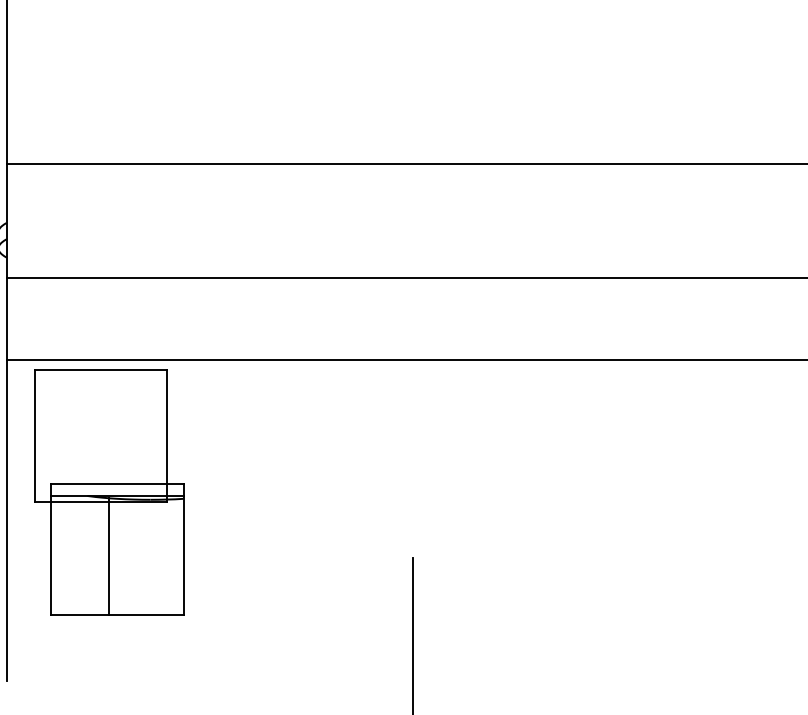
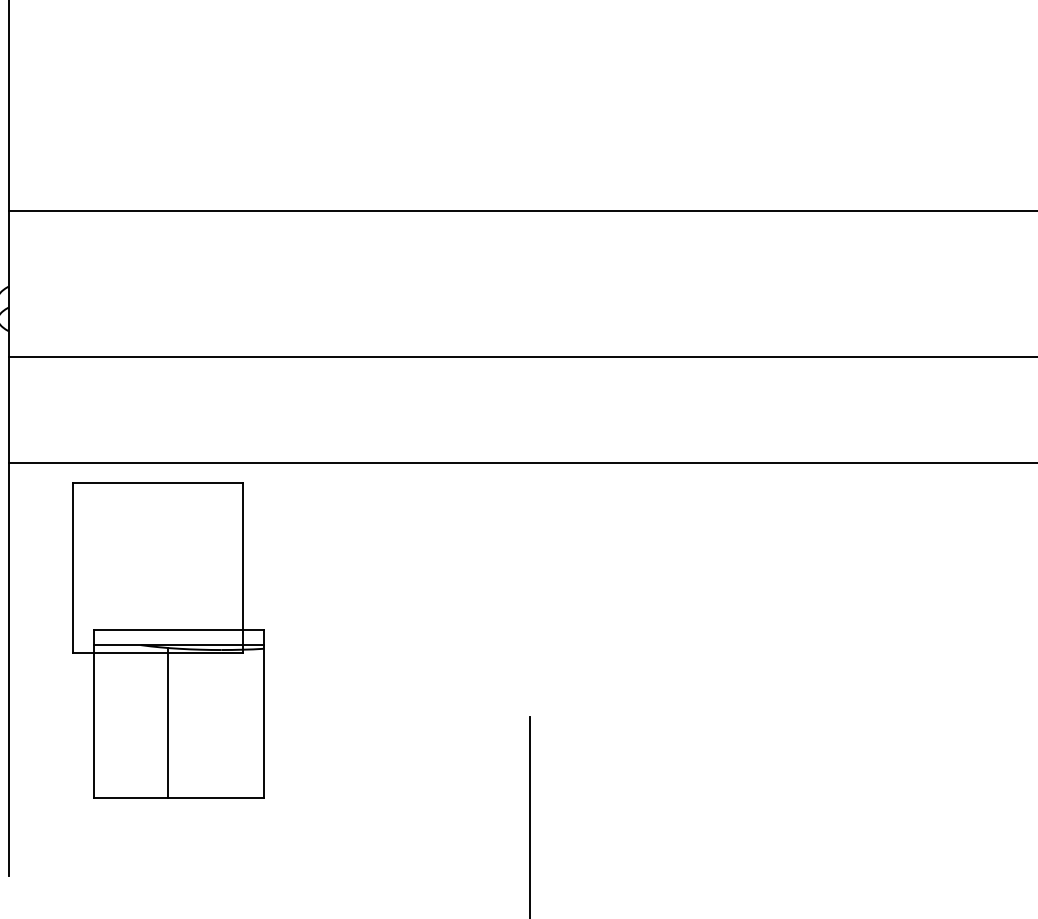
part: (109, 492) -> (168, 640), moved

